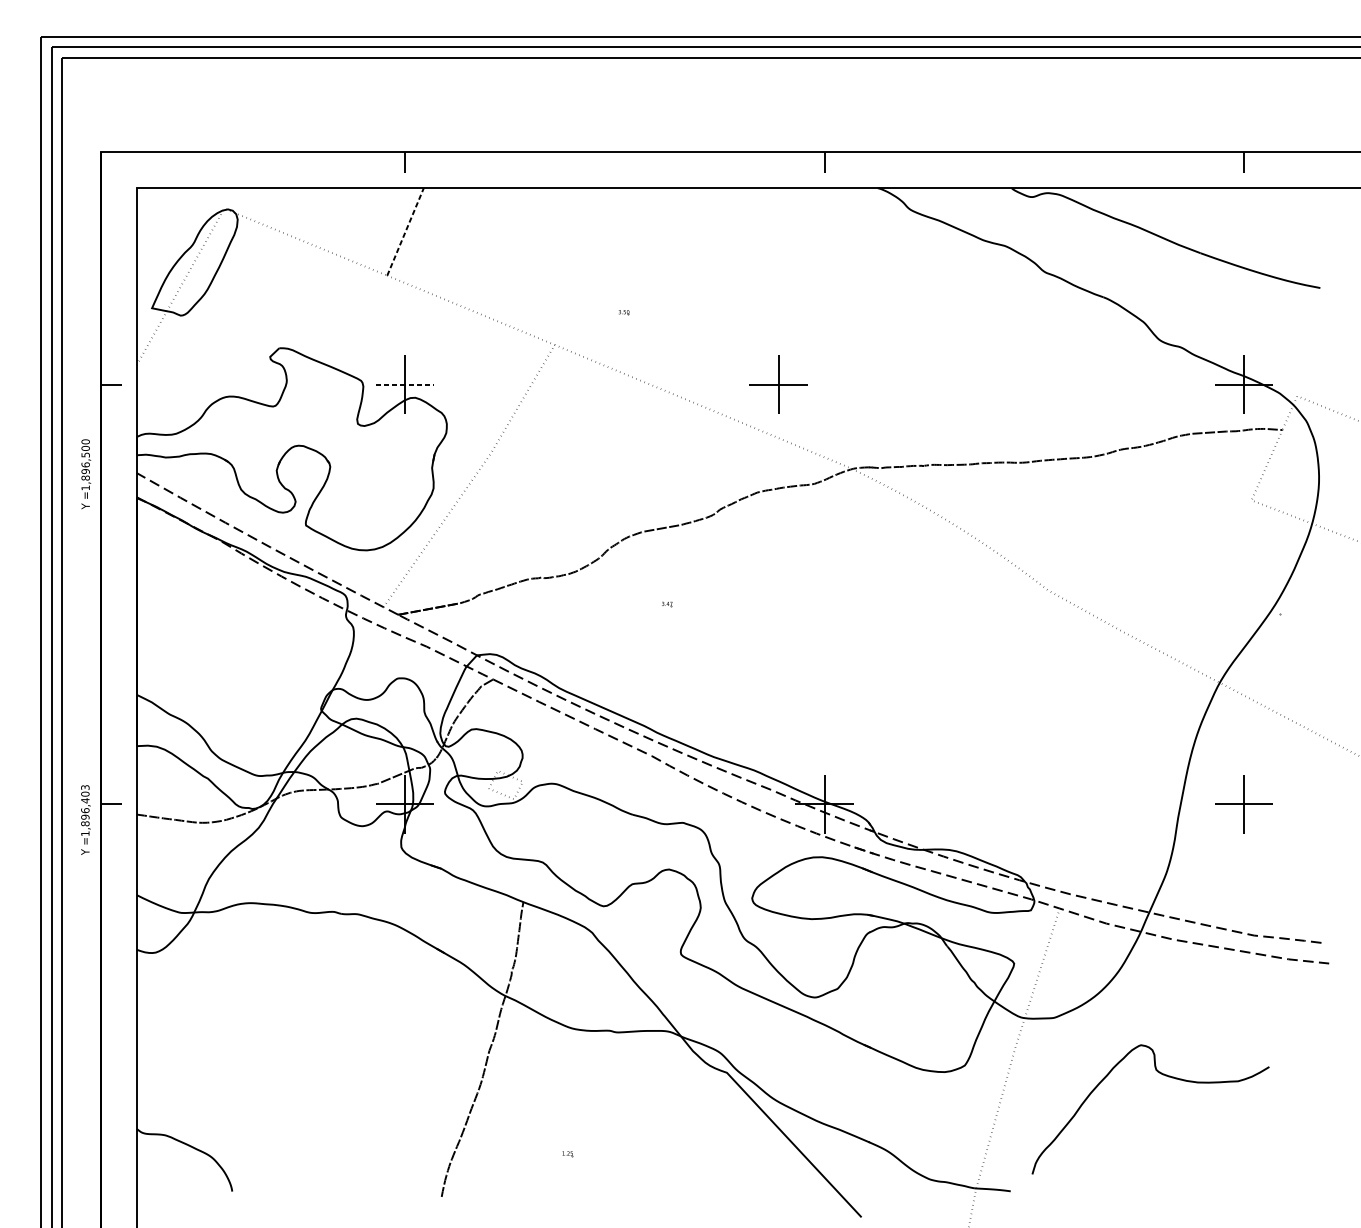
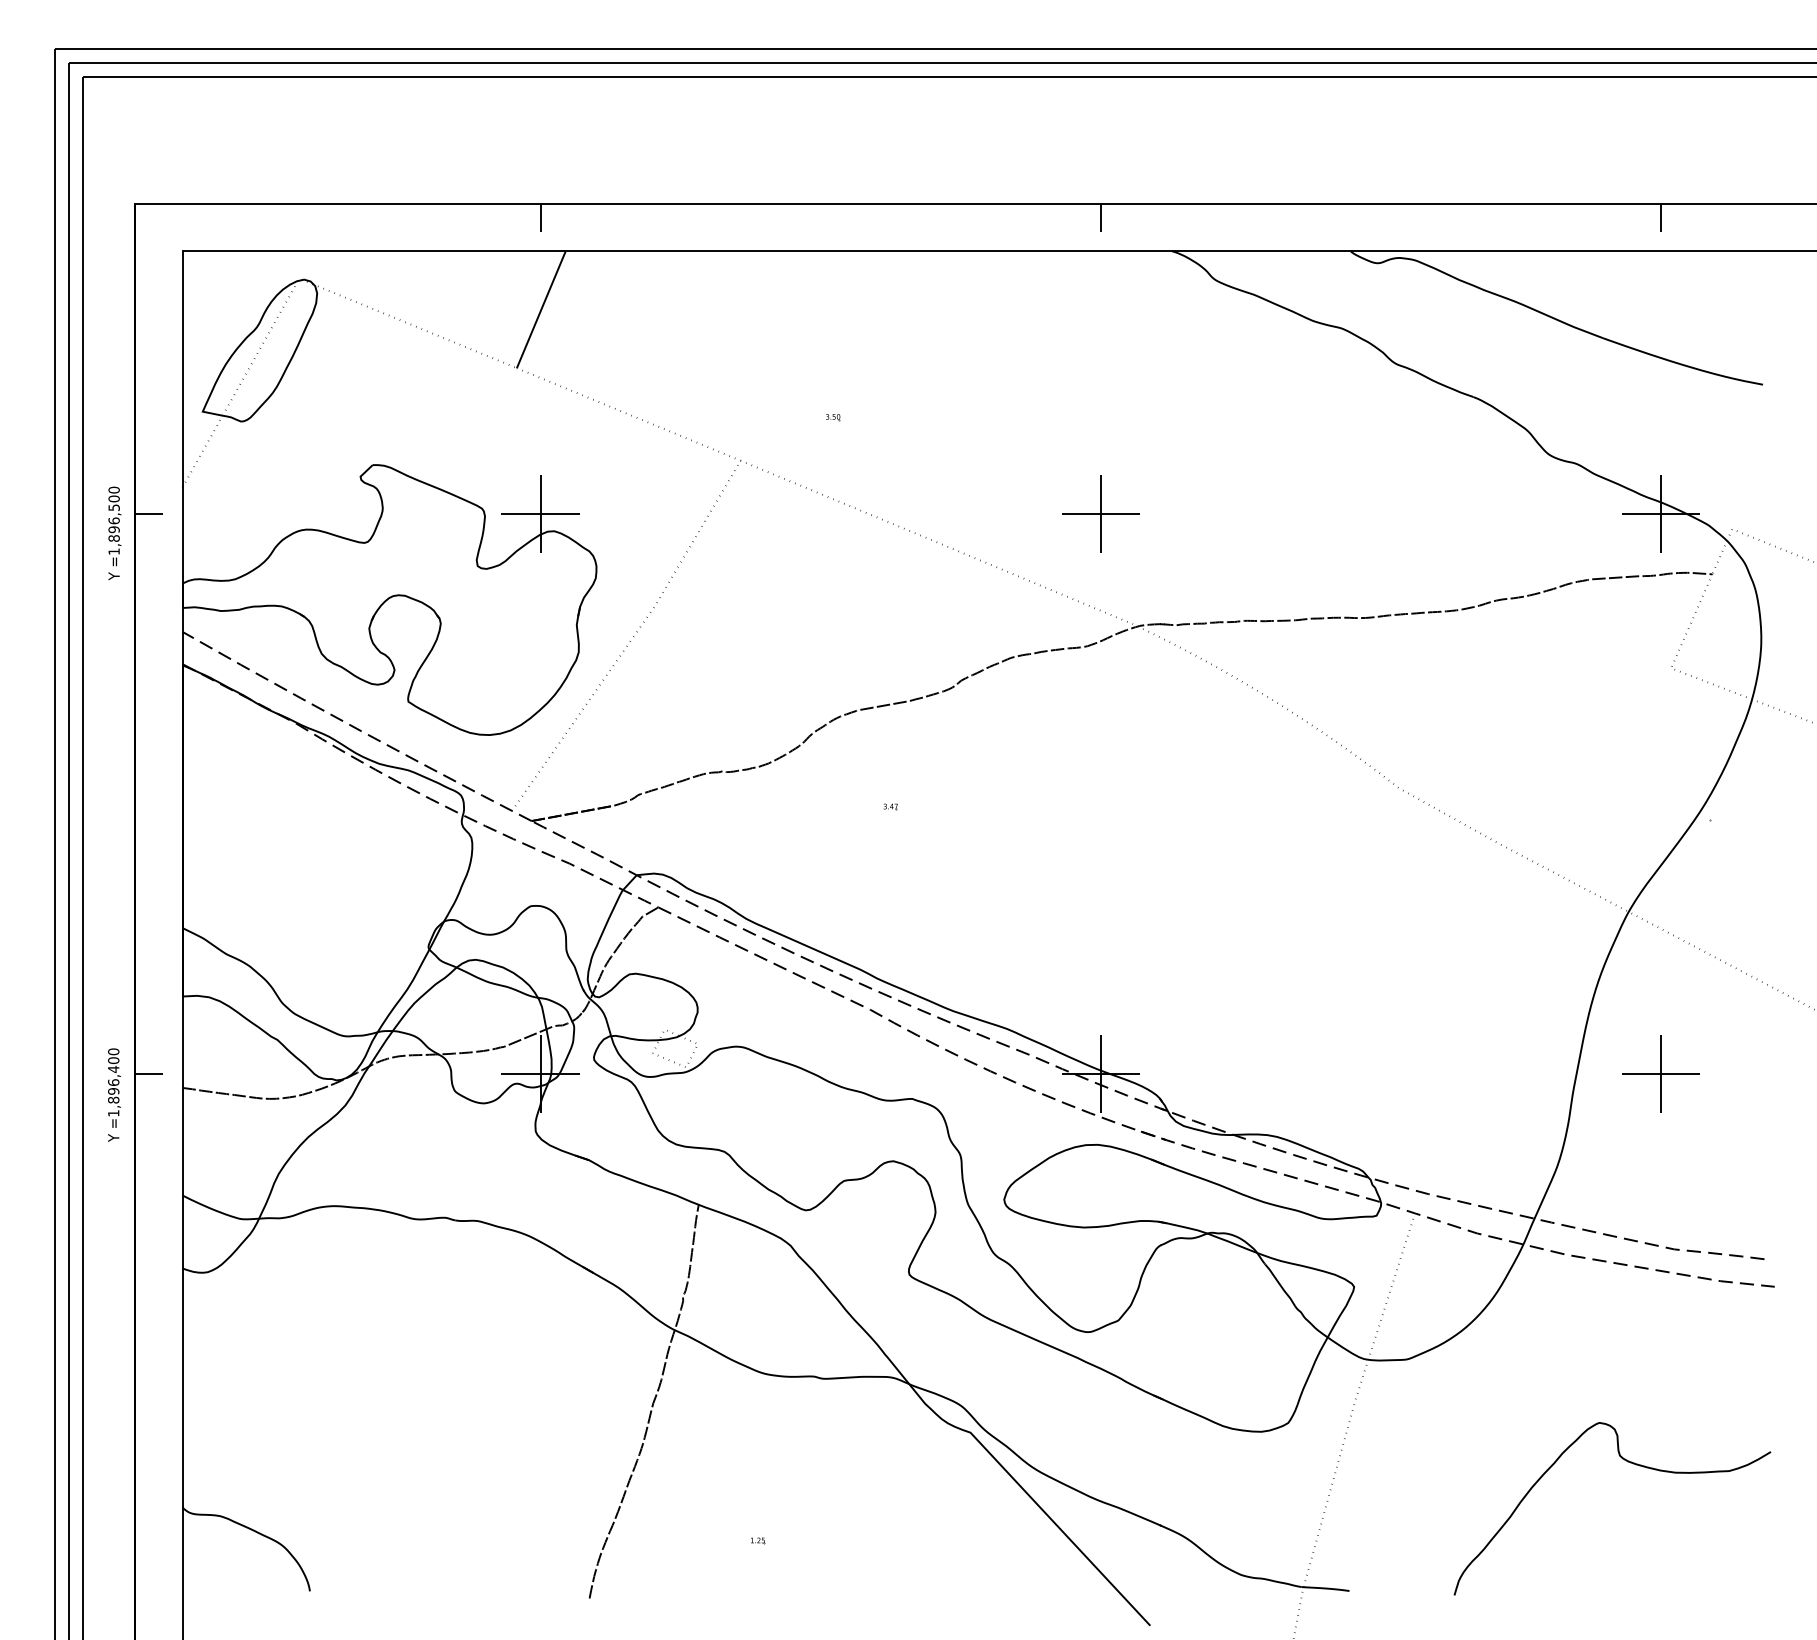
line: (405, 231) -> (541, 309), dashed -> solid
line: (404, 384) -> (540, 513), dashed -> solid
part: (778, 384) -> (1100, 513), moved
text: (85, 474) -> (114, 533), moved
text: (85, 787) -> (113, 1051), =1,896,403 -> =1,896,400
curve: (1164, 1075) -> (1630, 1463), moved

